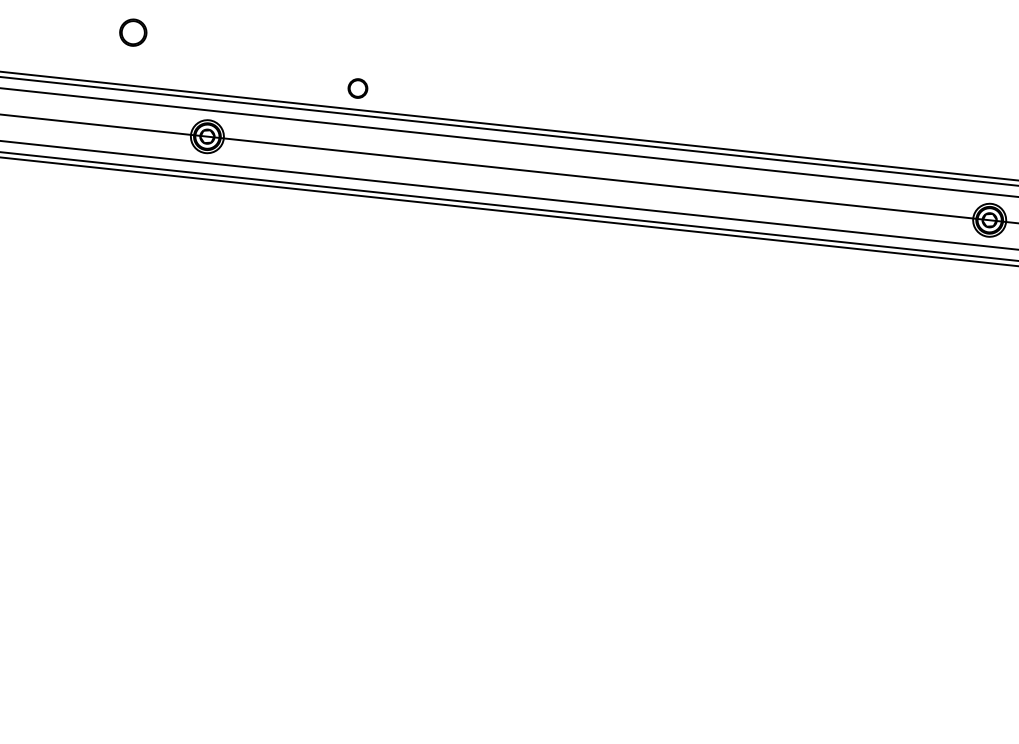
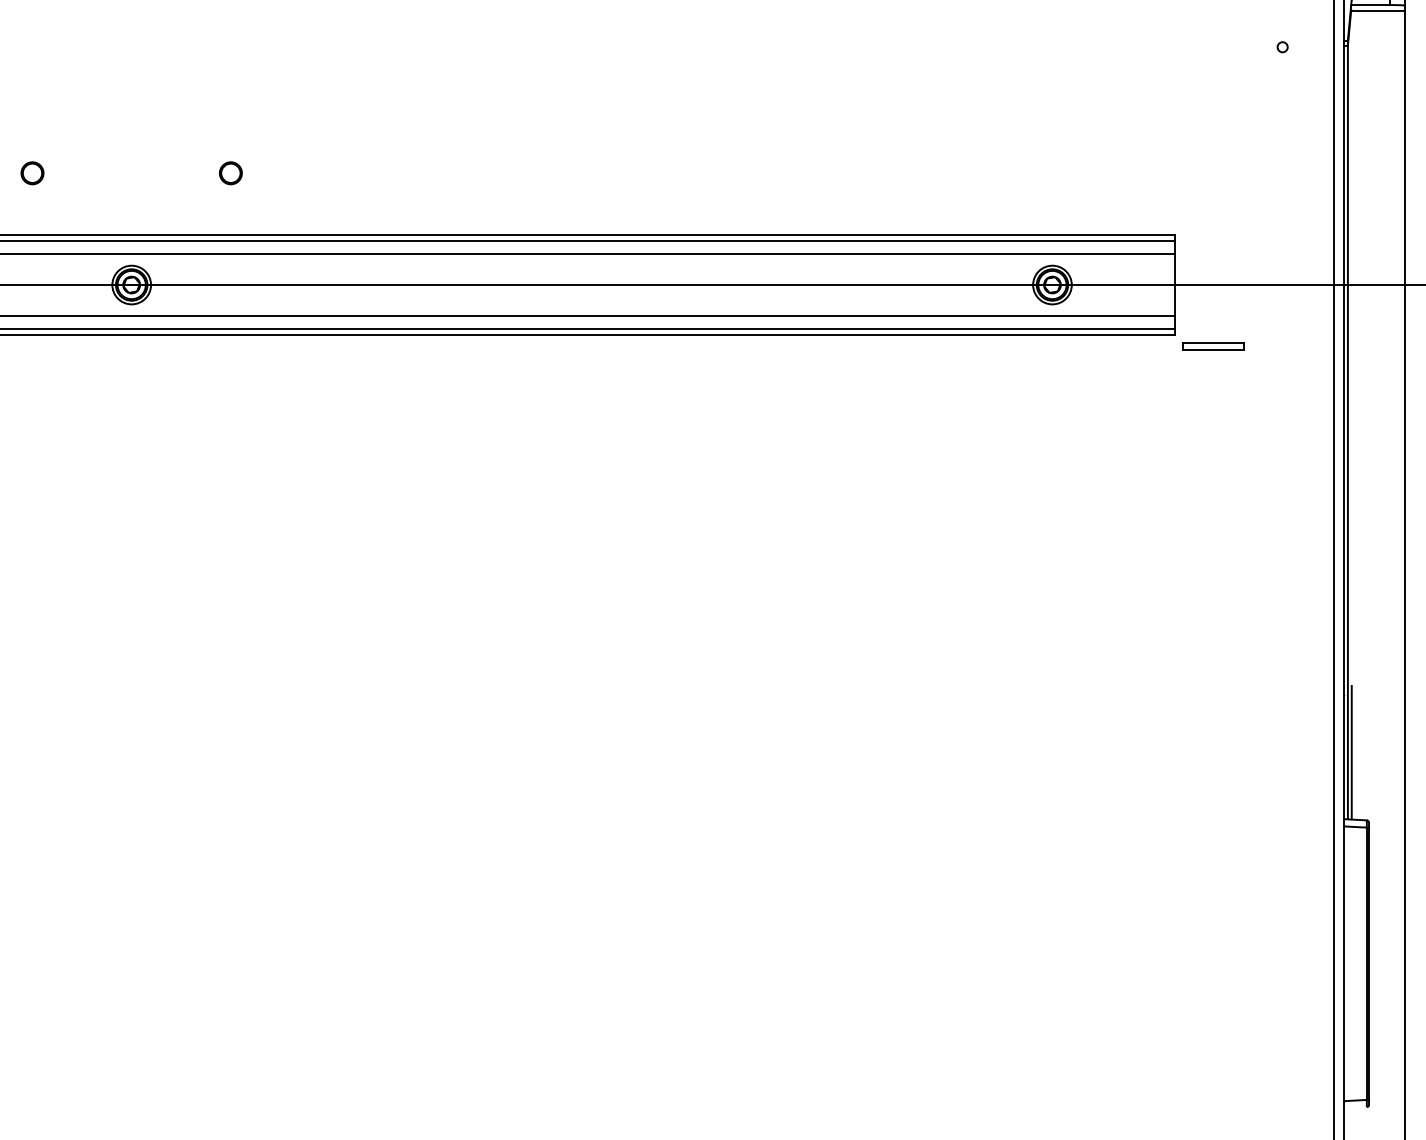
circle: (133, 32) -> (32, 173), size x0.71
circle: (357, 88) -> (230, 173), moved

